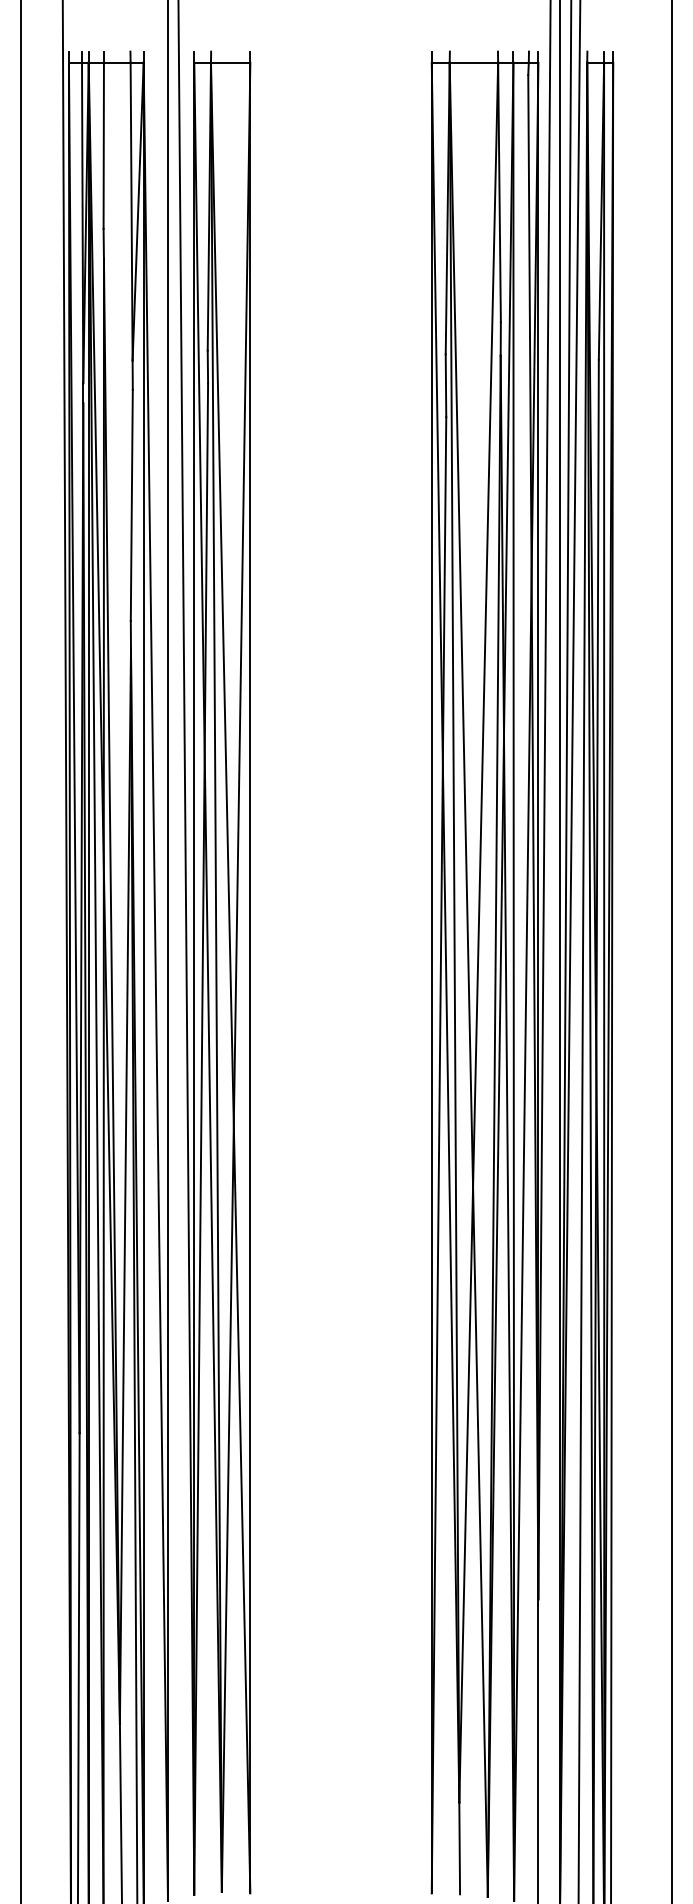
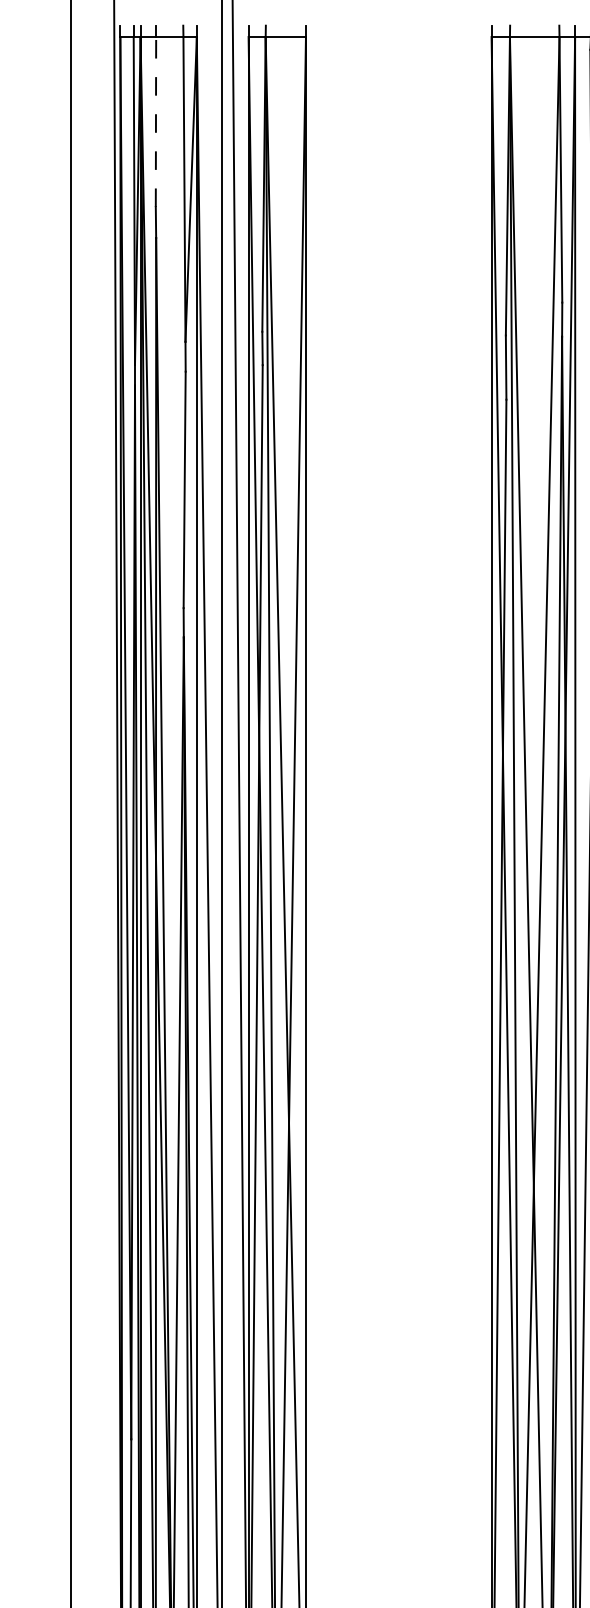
line: (103, 145) -> (155, 121), solid -> dashed

